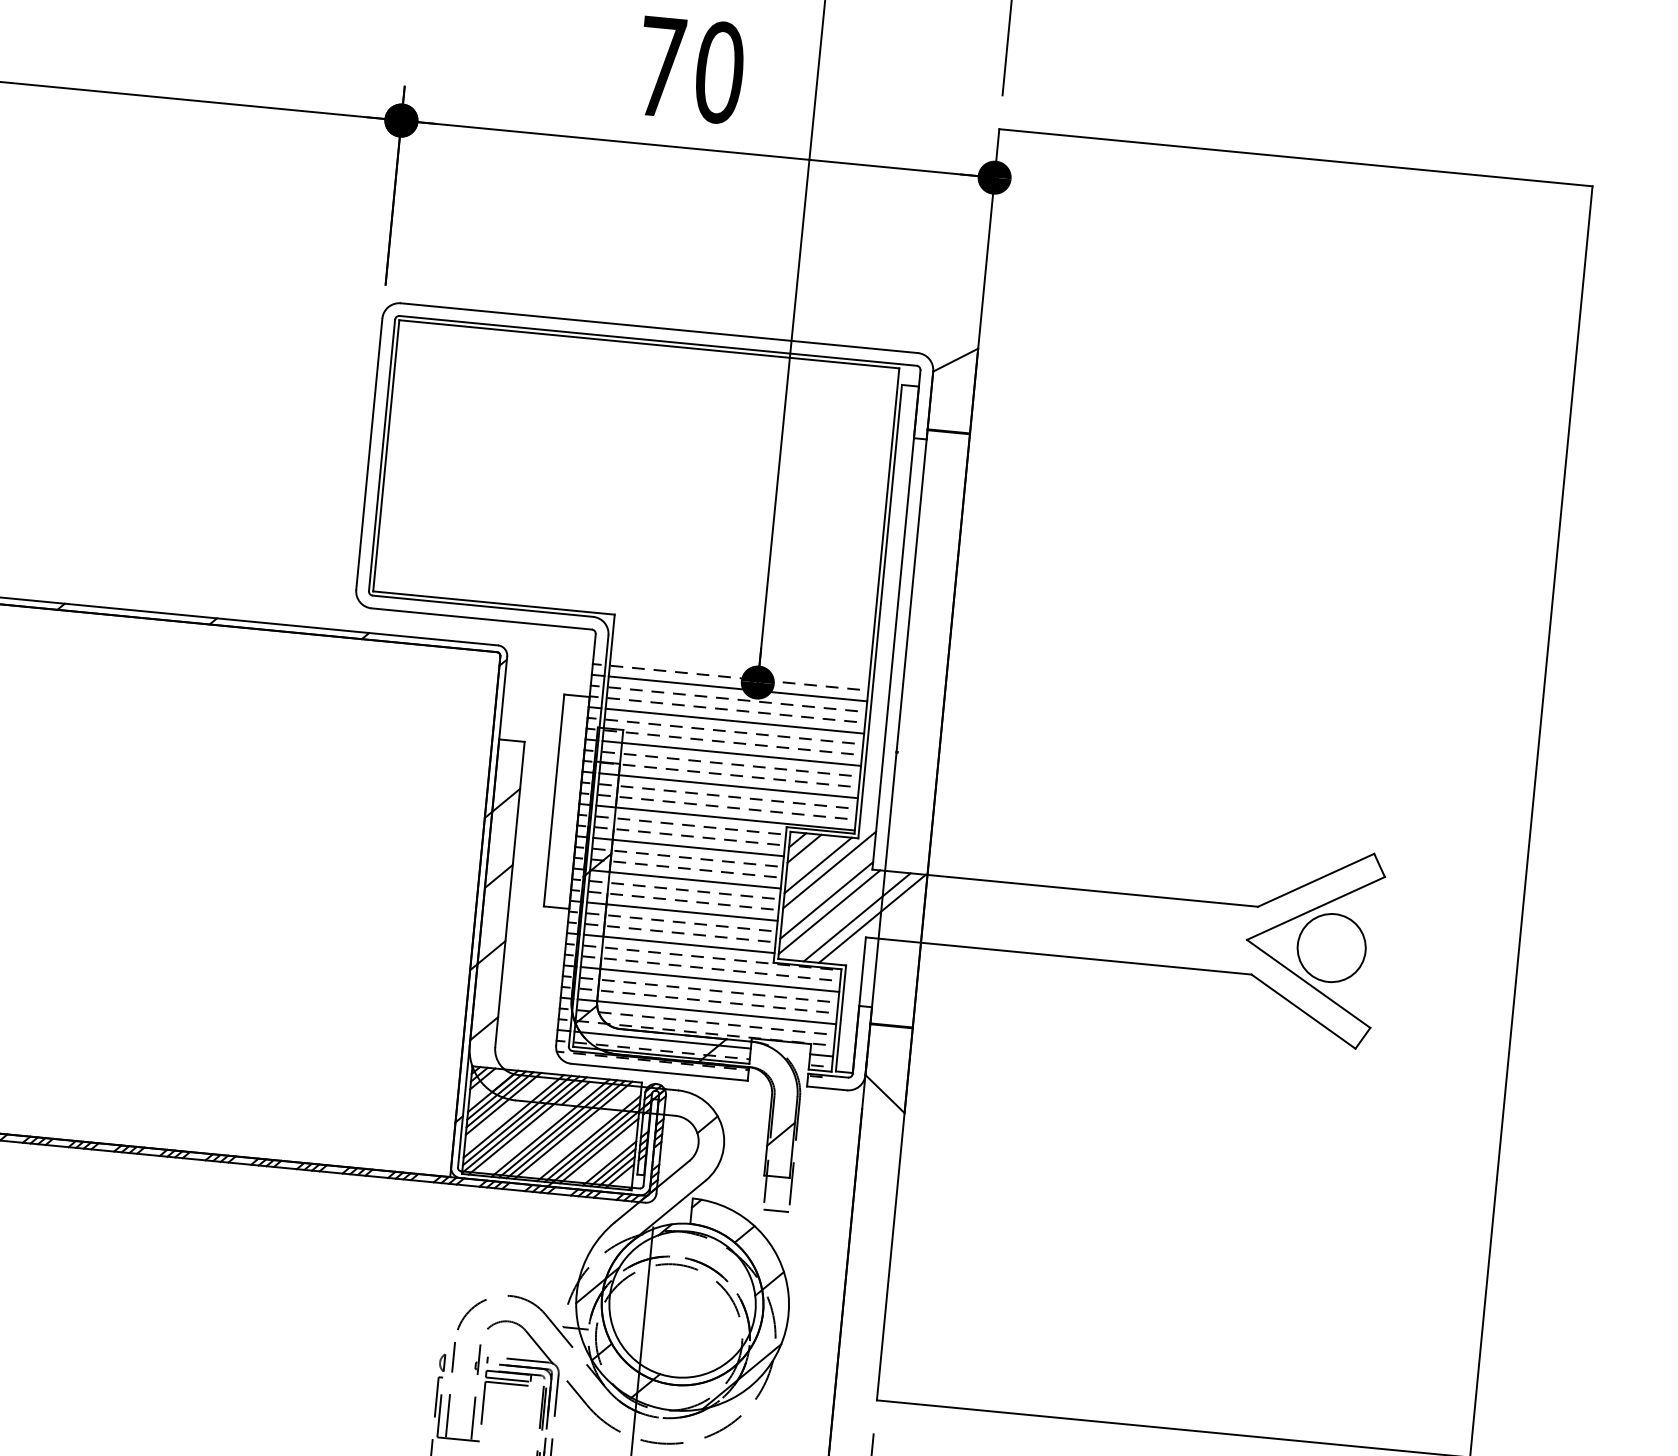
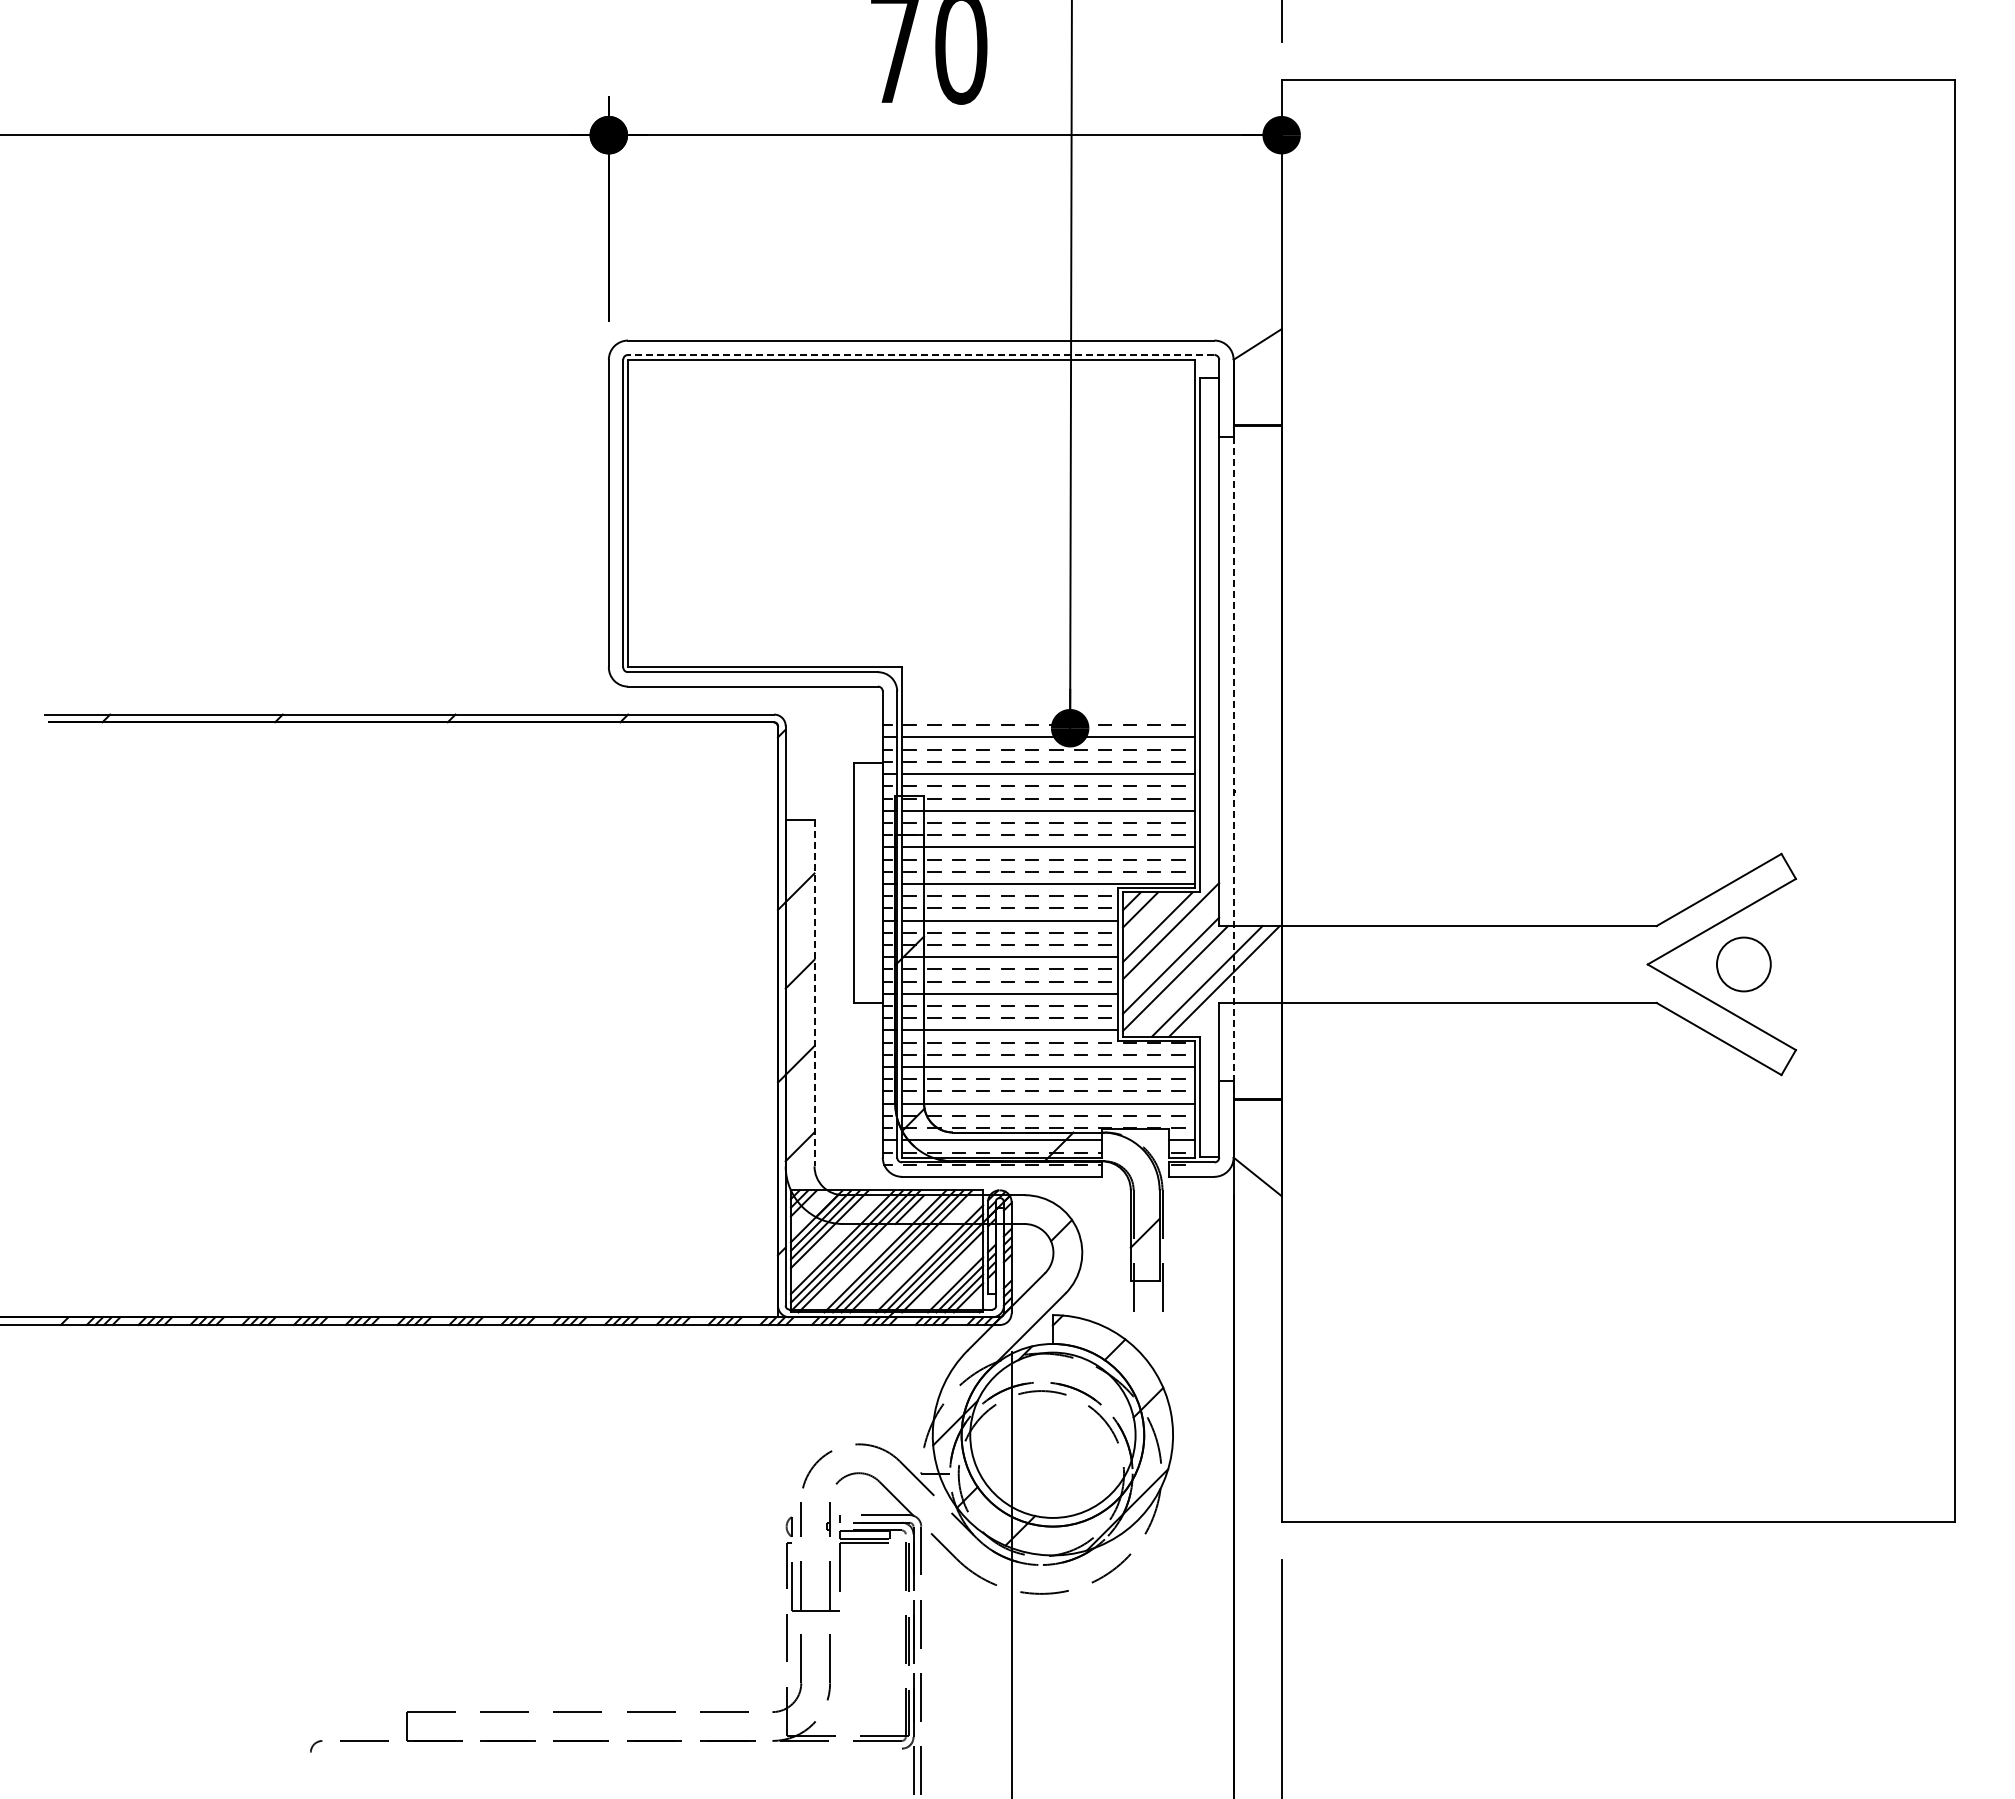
line: (657, 340) -> (920, 354), solid -> dashed
line: (898, 727) -> (1233, 763), solid -> dashed
line: (509, 894) -> (814, 993), solid -> dashed
circle: (1331, 948) -> (1743, 964), size x0.7
line: (775, 1210) -> (1147, 1319), removed

